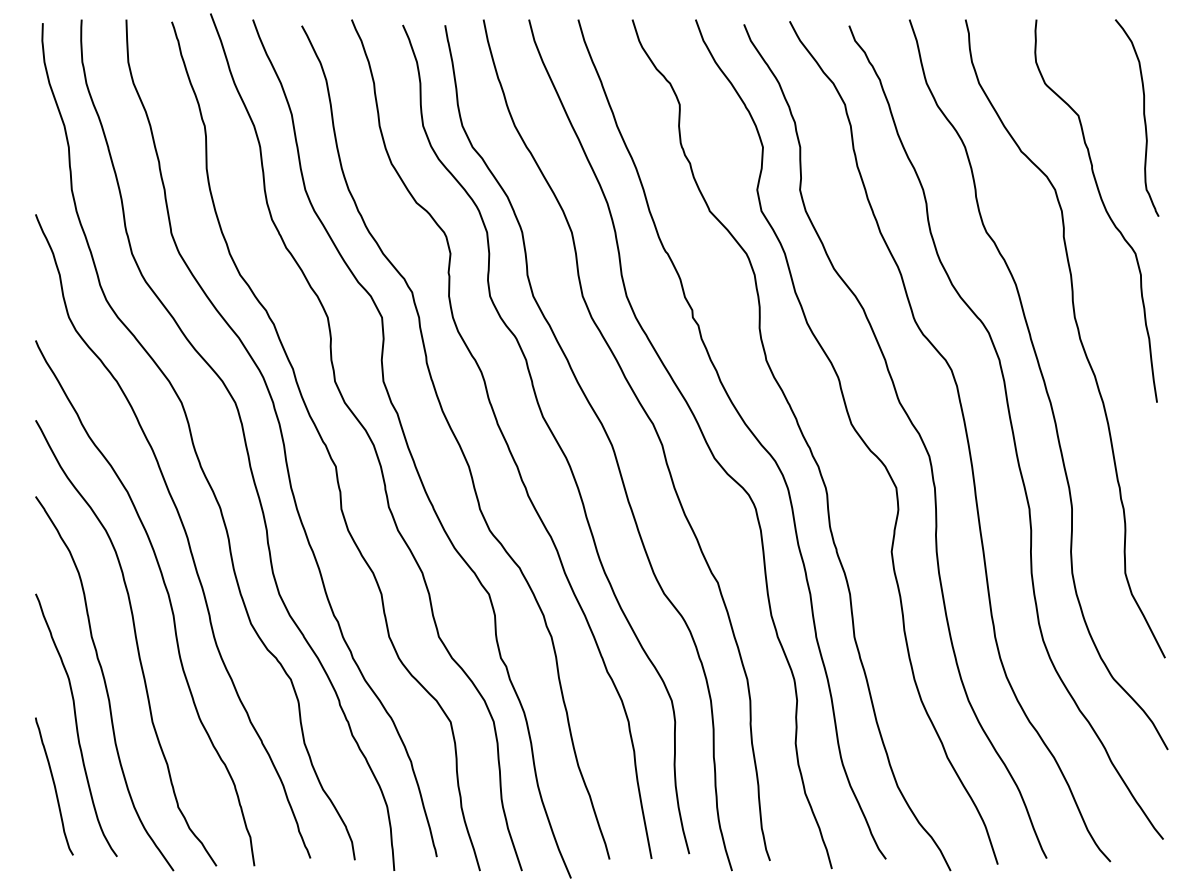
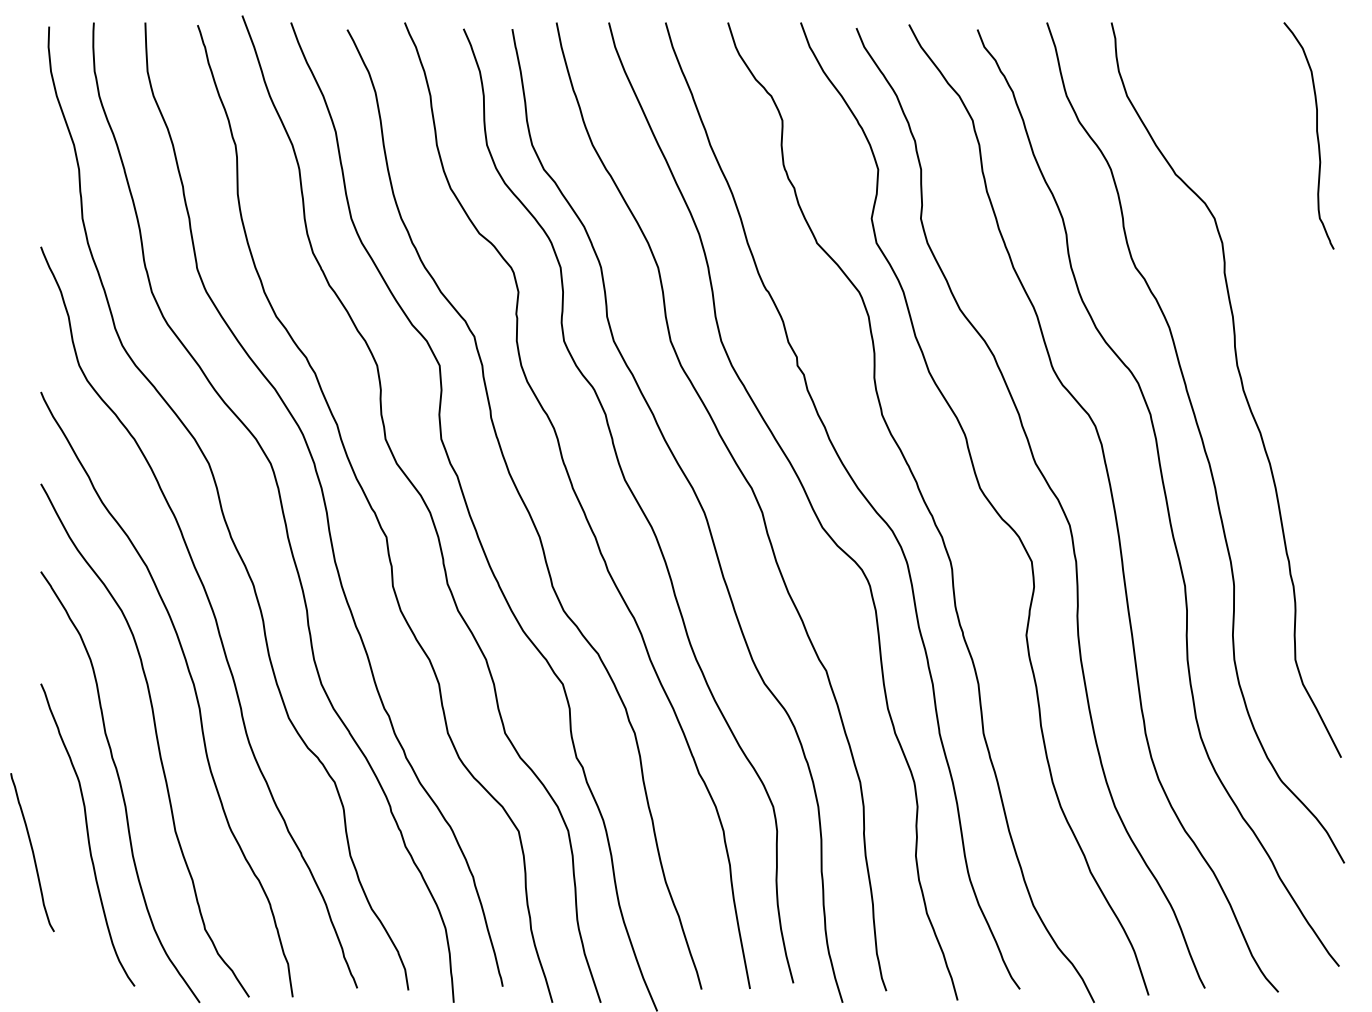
curve: (1103, 206) -> (1270, 237), removed
curve: (54, 786) -> (32, 852), moved

